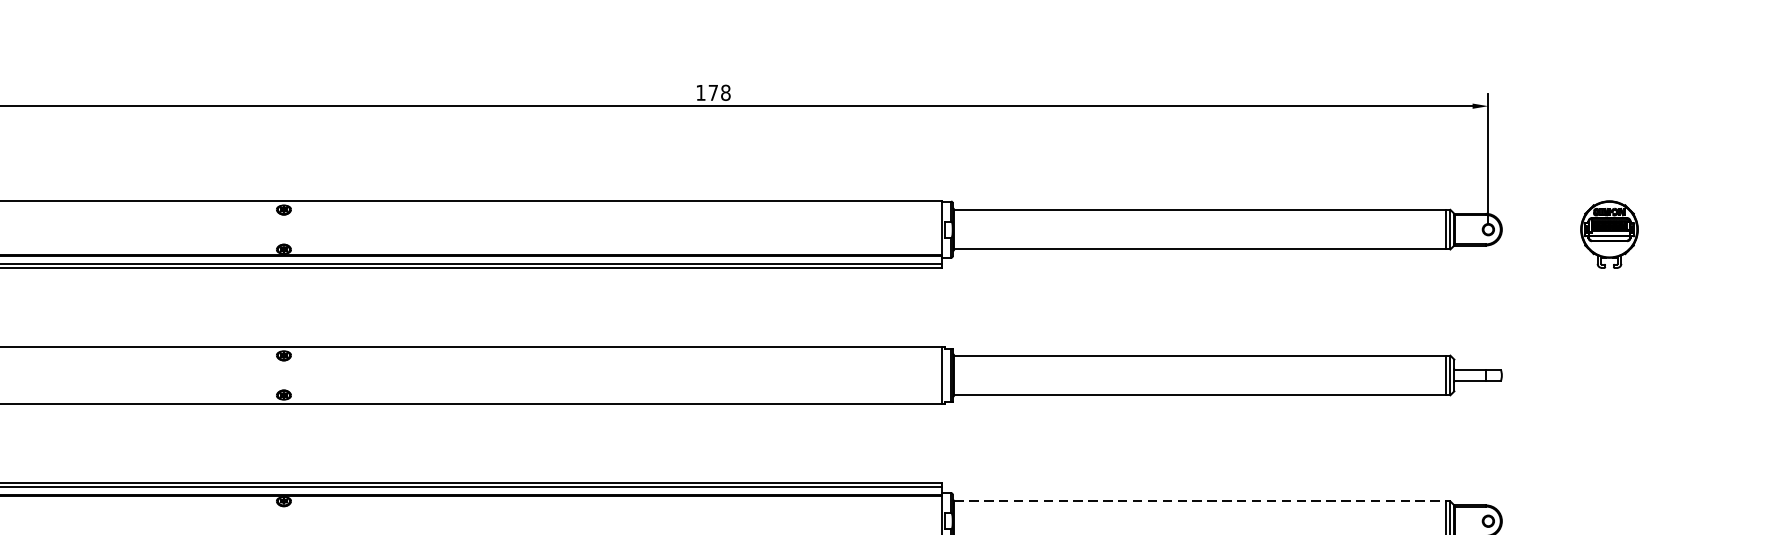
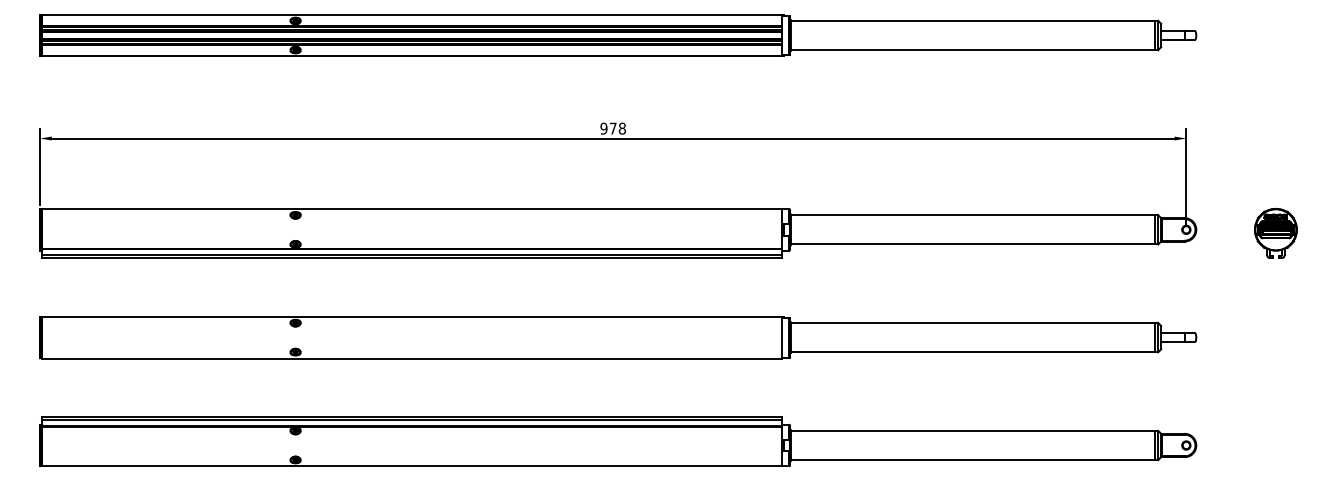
text: (700, 92) -> (603, 128), 178 -> 978
line: (1200, 500) -> (973, 430), dashed -> solid

